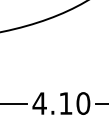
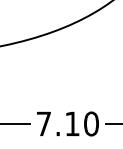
text: (39, 103) -> (43, 123), 4.10 -> 7.10

